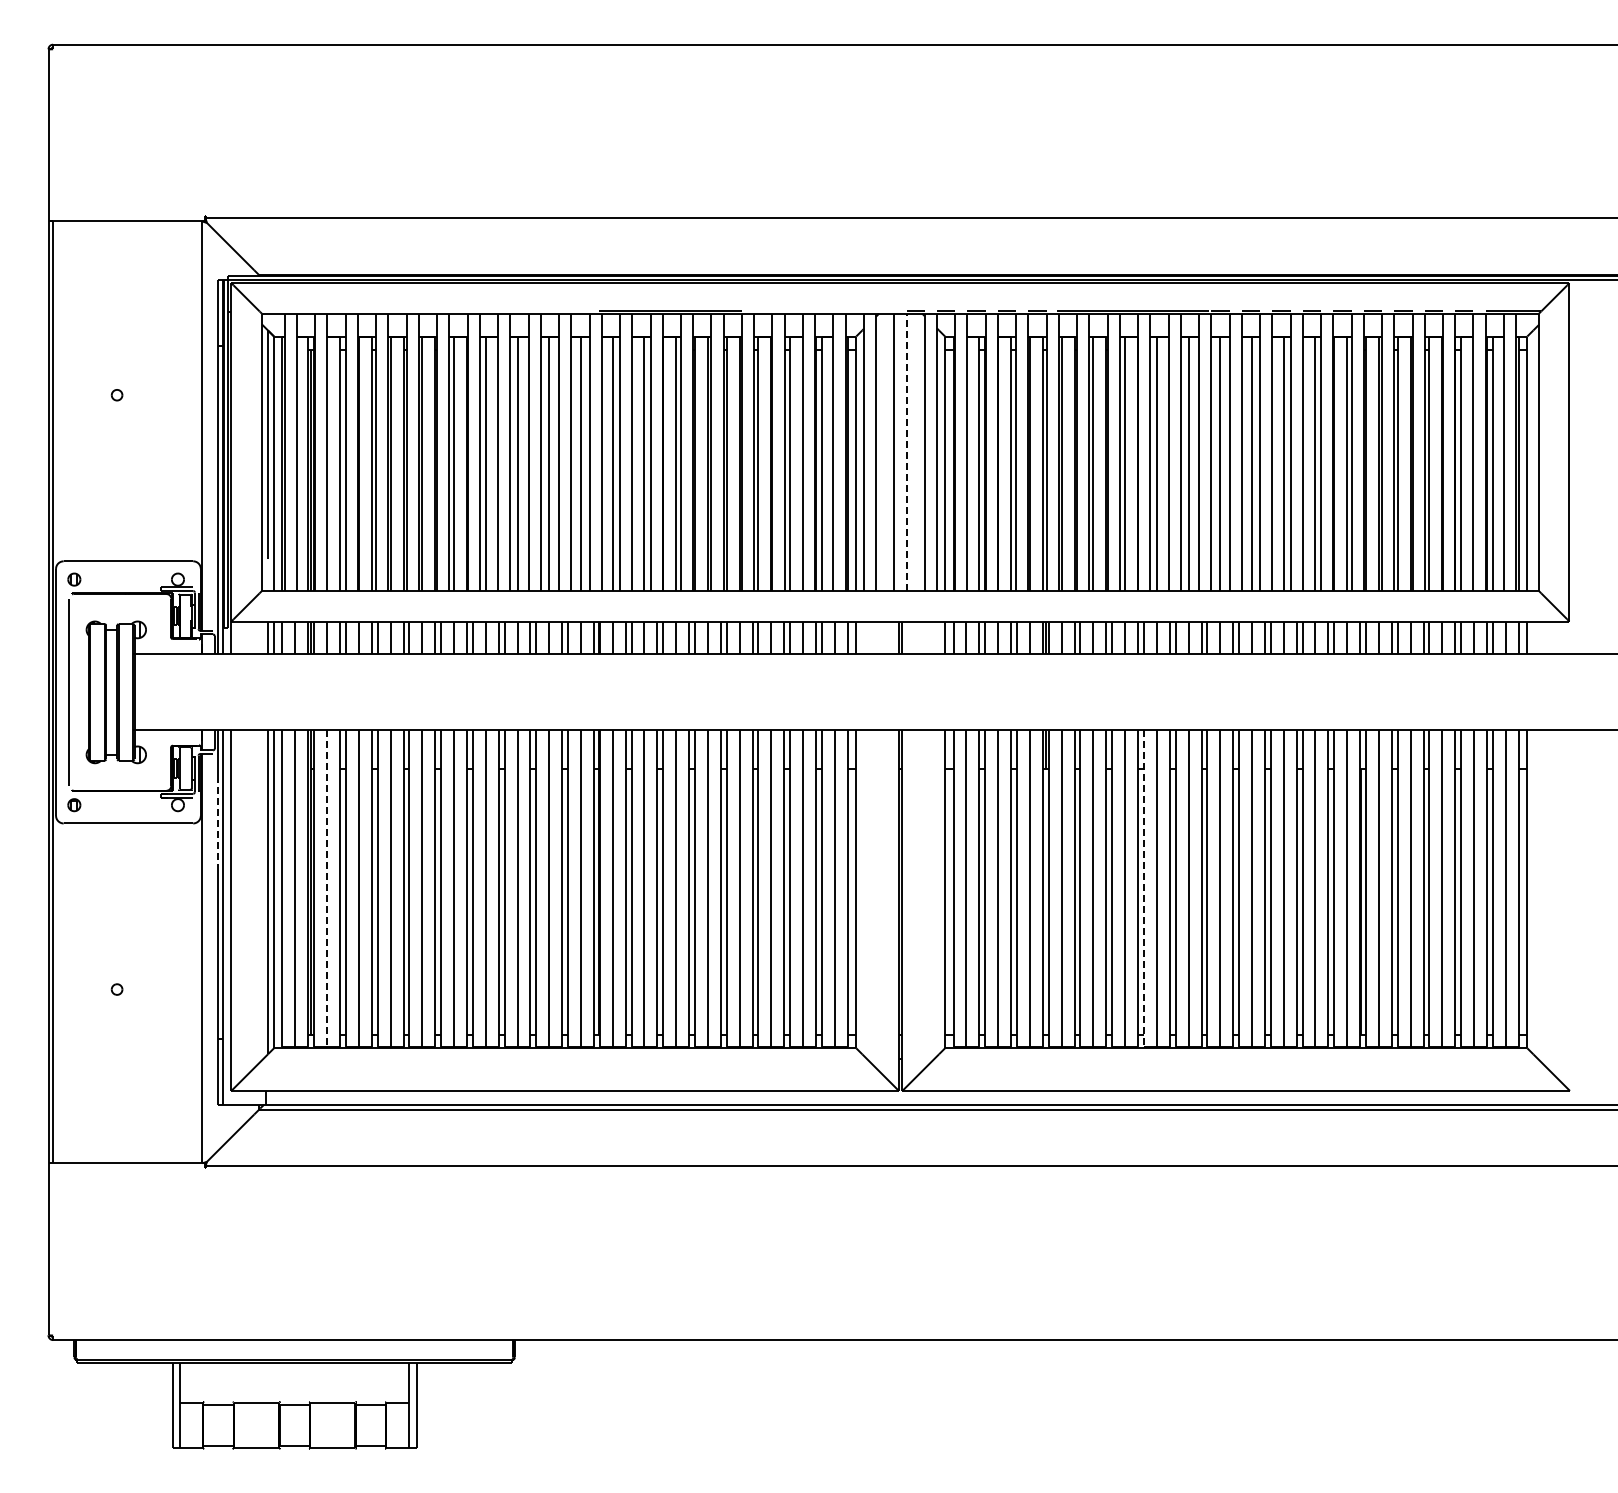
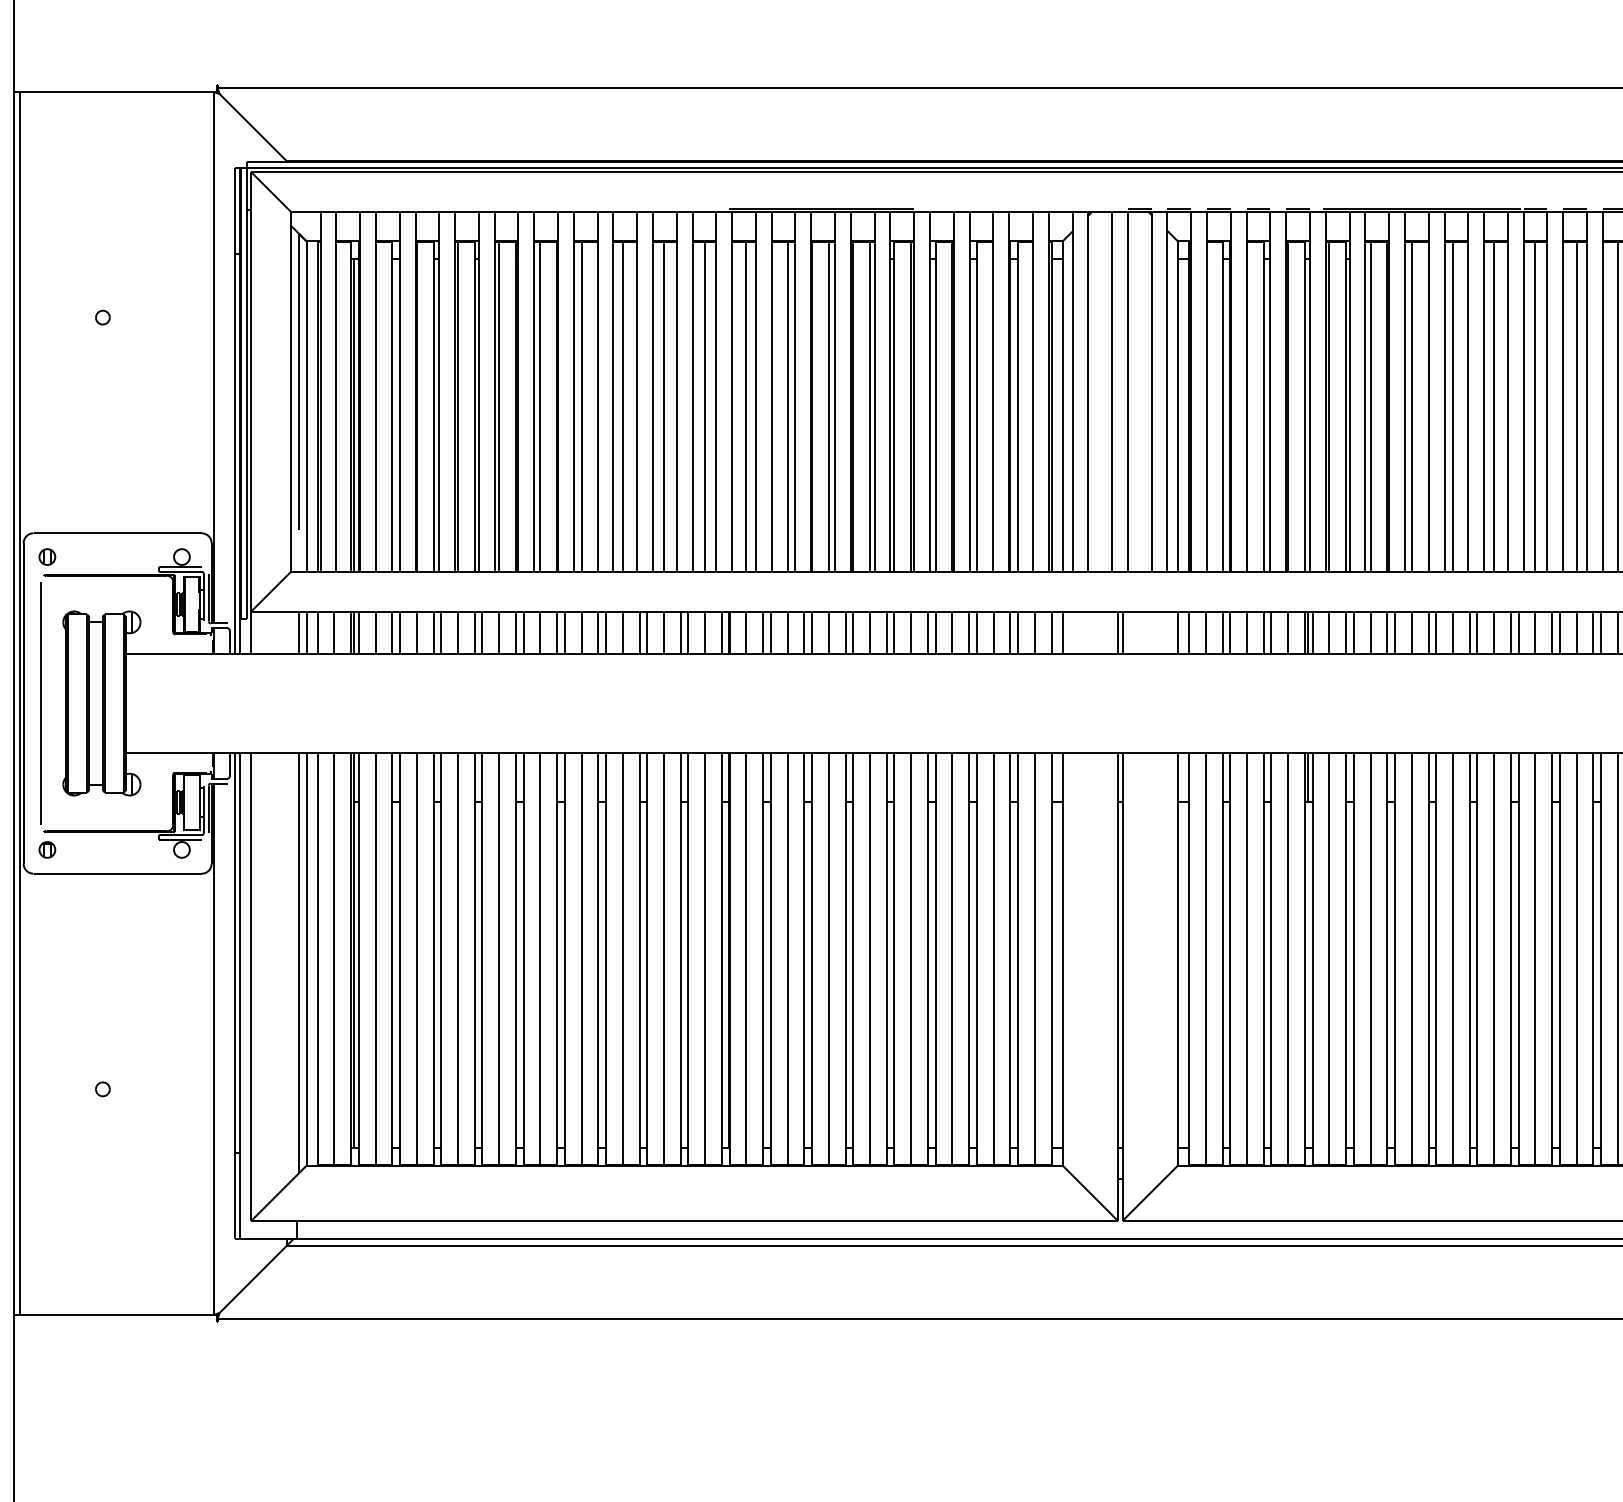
line: (906, 452) -> (1127, 392), dashed -> solid
line: (218, 821) -> (234, 871), dashed -> solid
line: (327, 889) -> (376, 959), dashed -> solid
line: (1143, 889) -> (1435, 959), dashed -> solid

